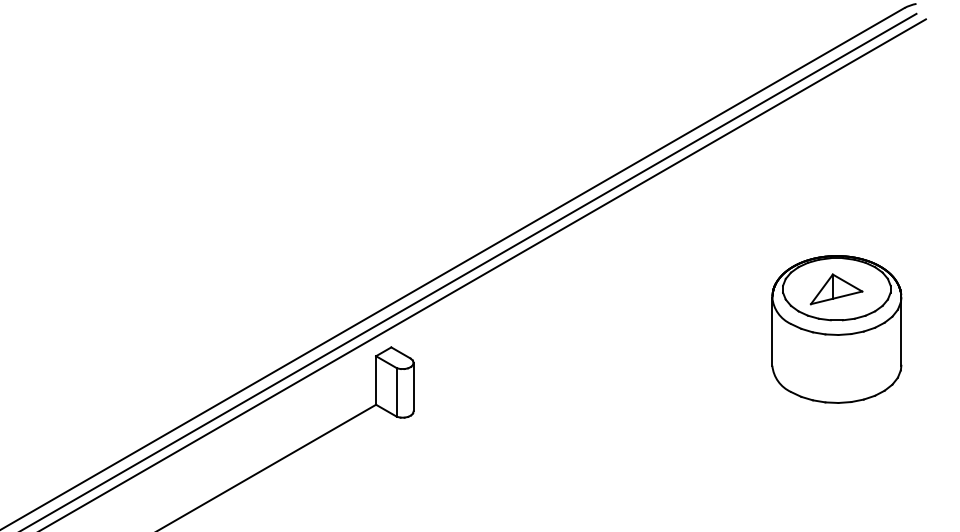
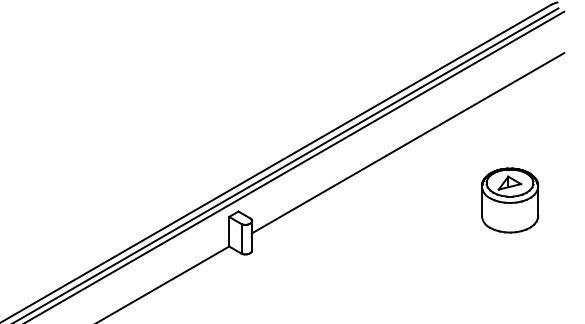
line: (670, 235) -> (408, 143), added
part: (837, 329) -> (510, 200), size x0.71

